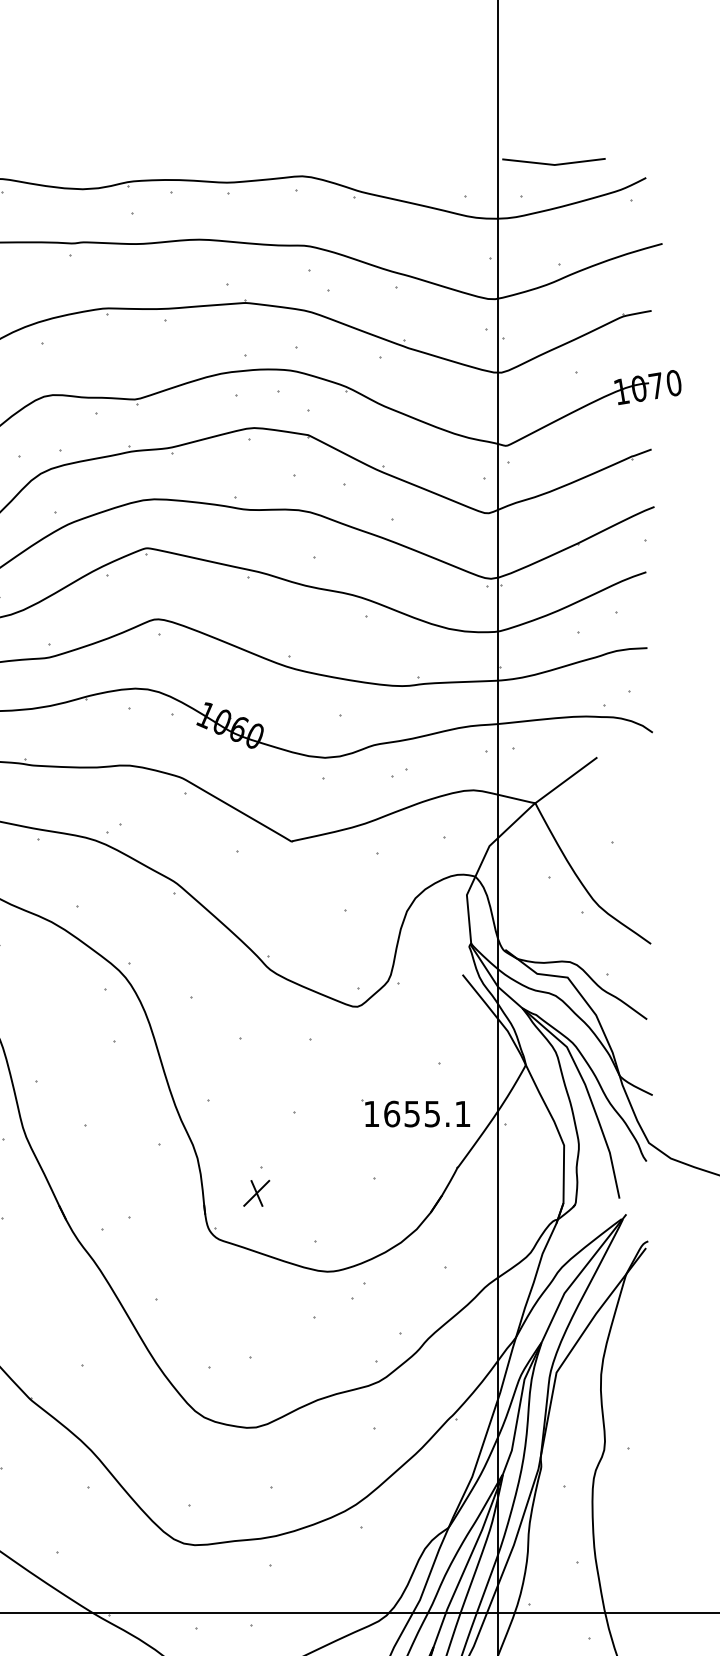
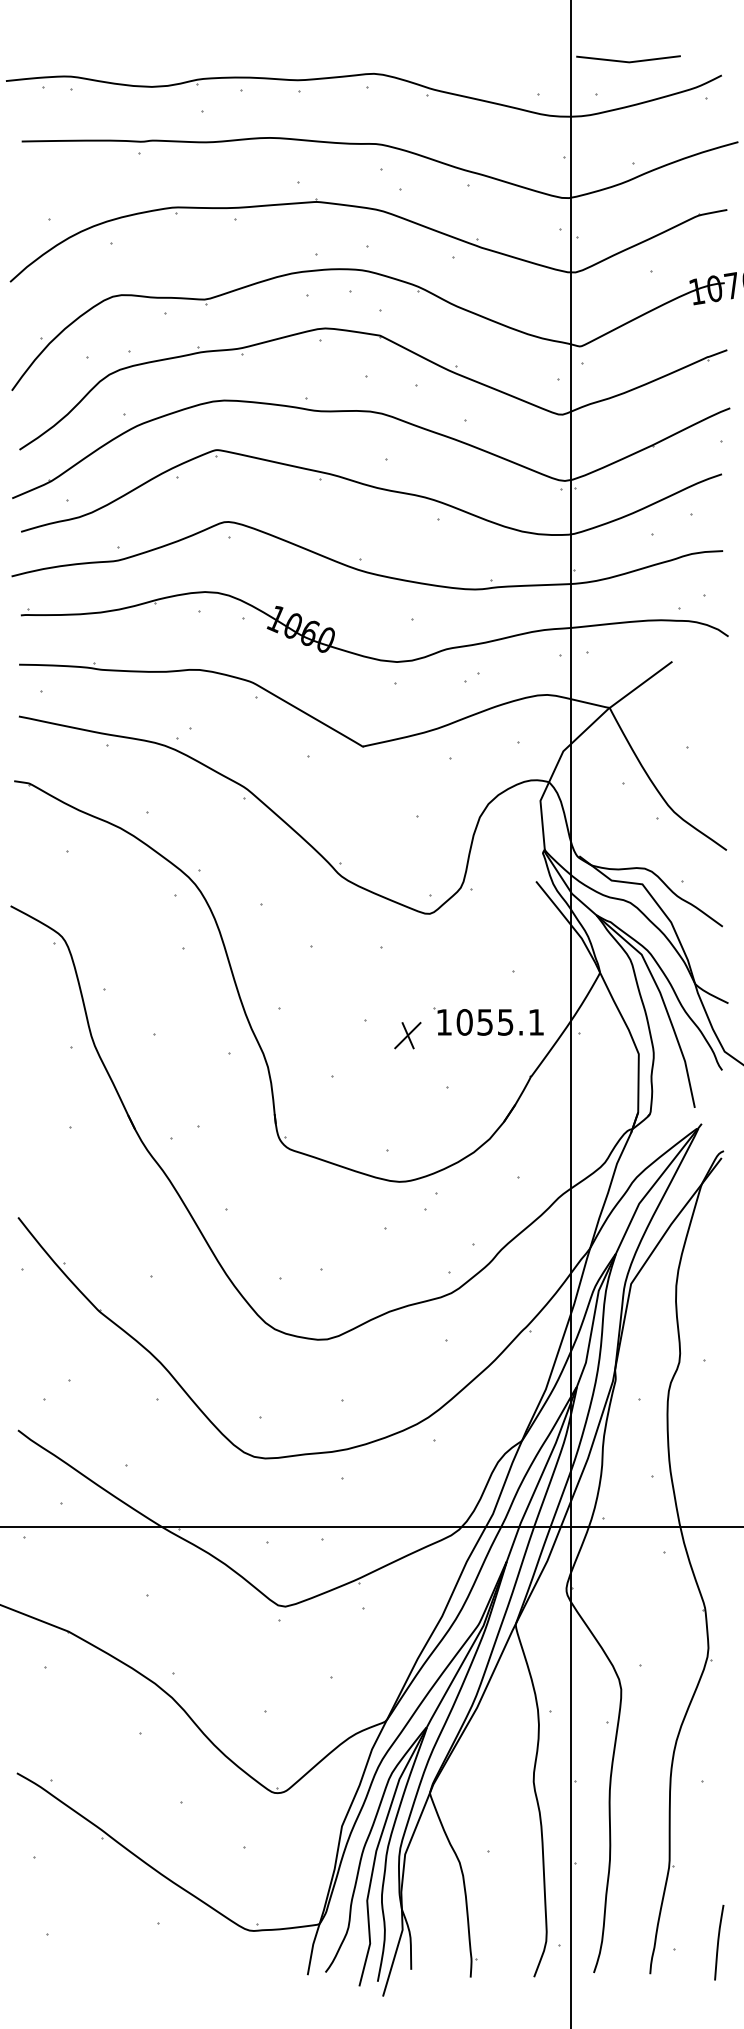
text: (391, 1114) -> (464, 1022), 1655.1 -> 1055.1
part: (256, 1193) -> (407, 1035), moved

